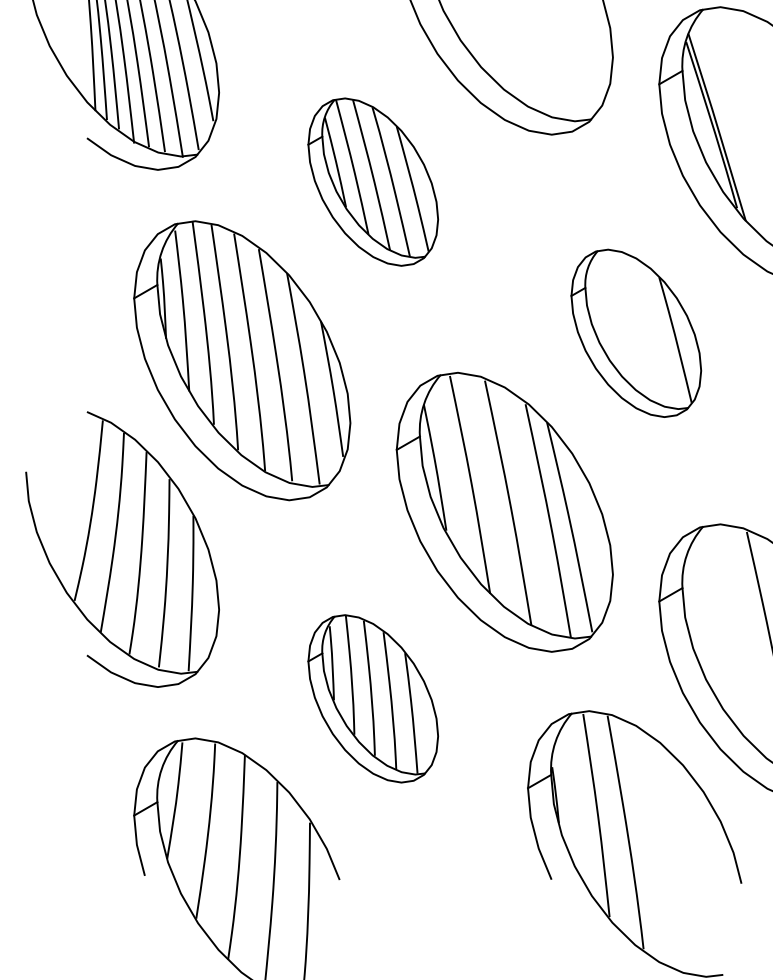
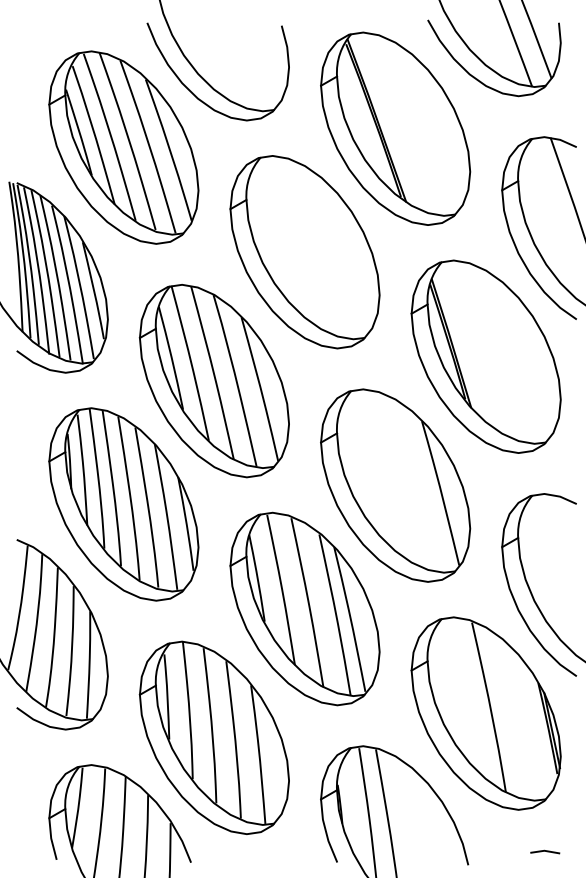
part: (372, 182) -> (213, 381), size x1.67
part: (635, 333) -> (395, 485), size x1.67
part: (372, 698) -> (213, 737), size x1.67

